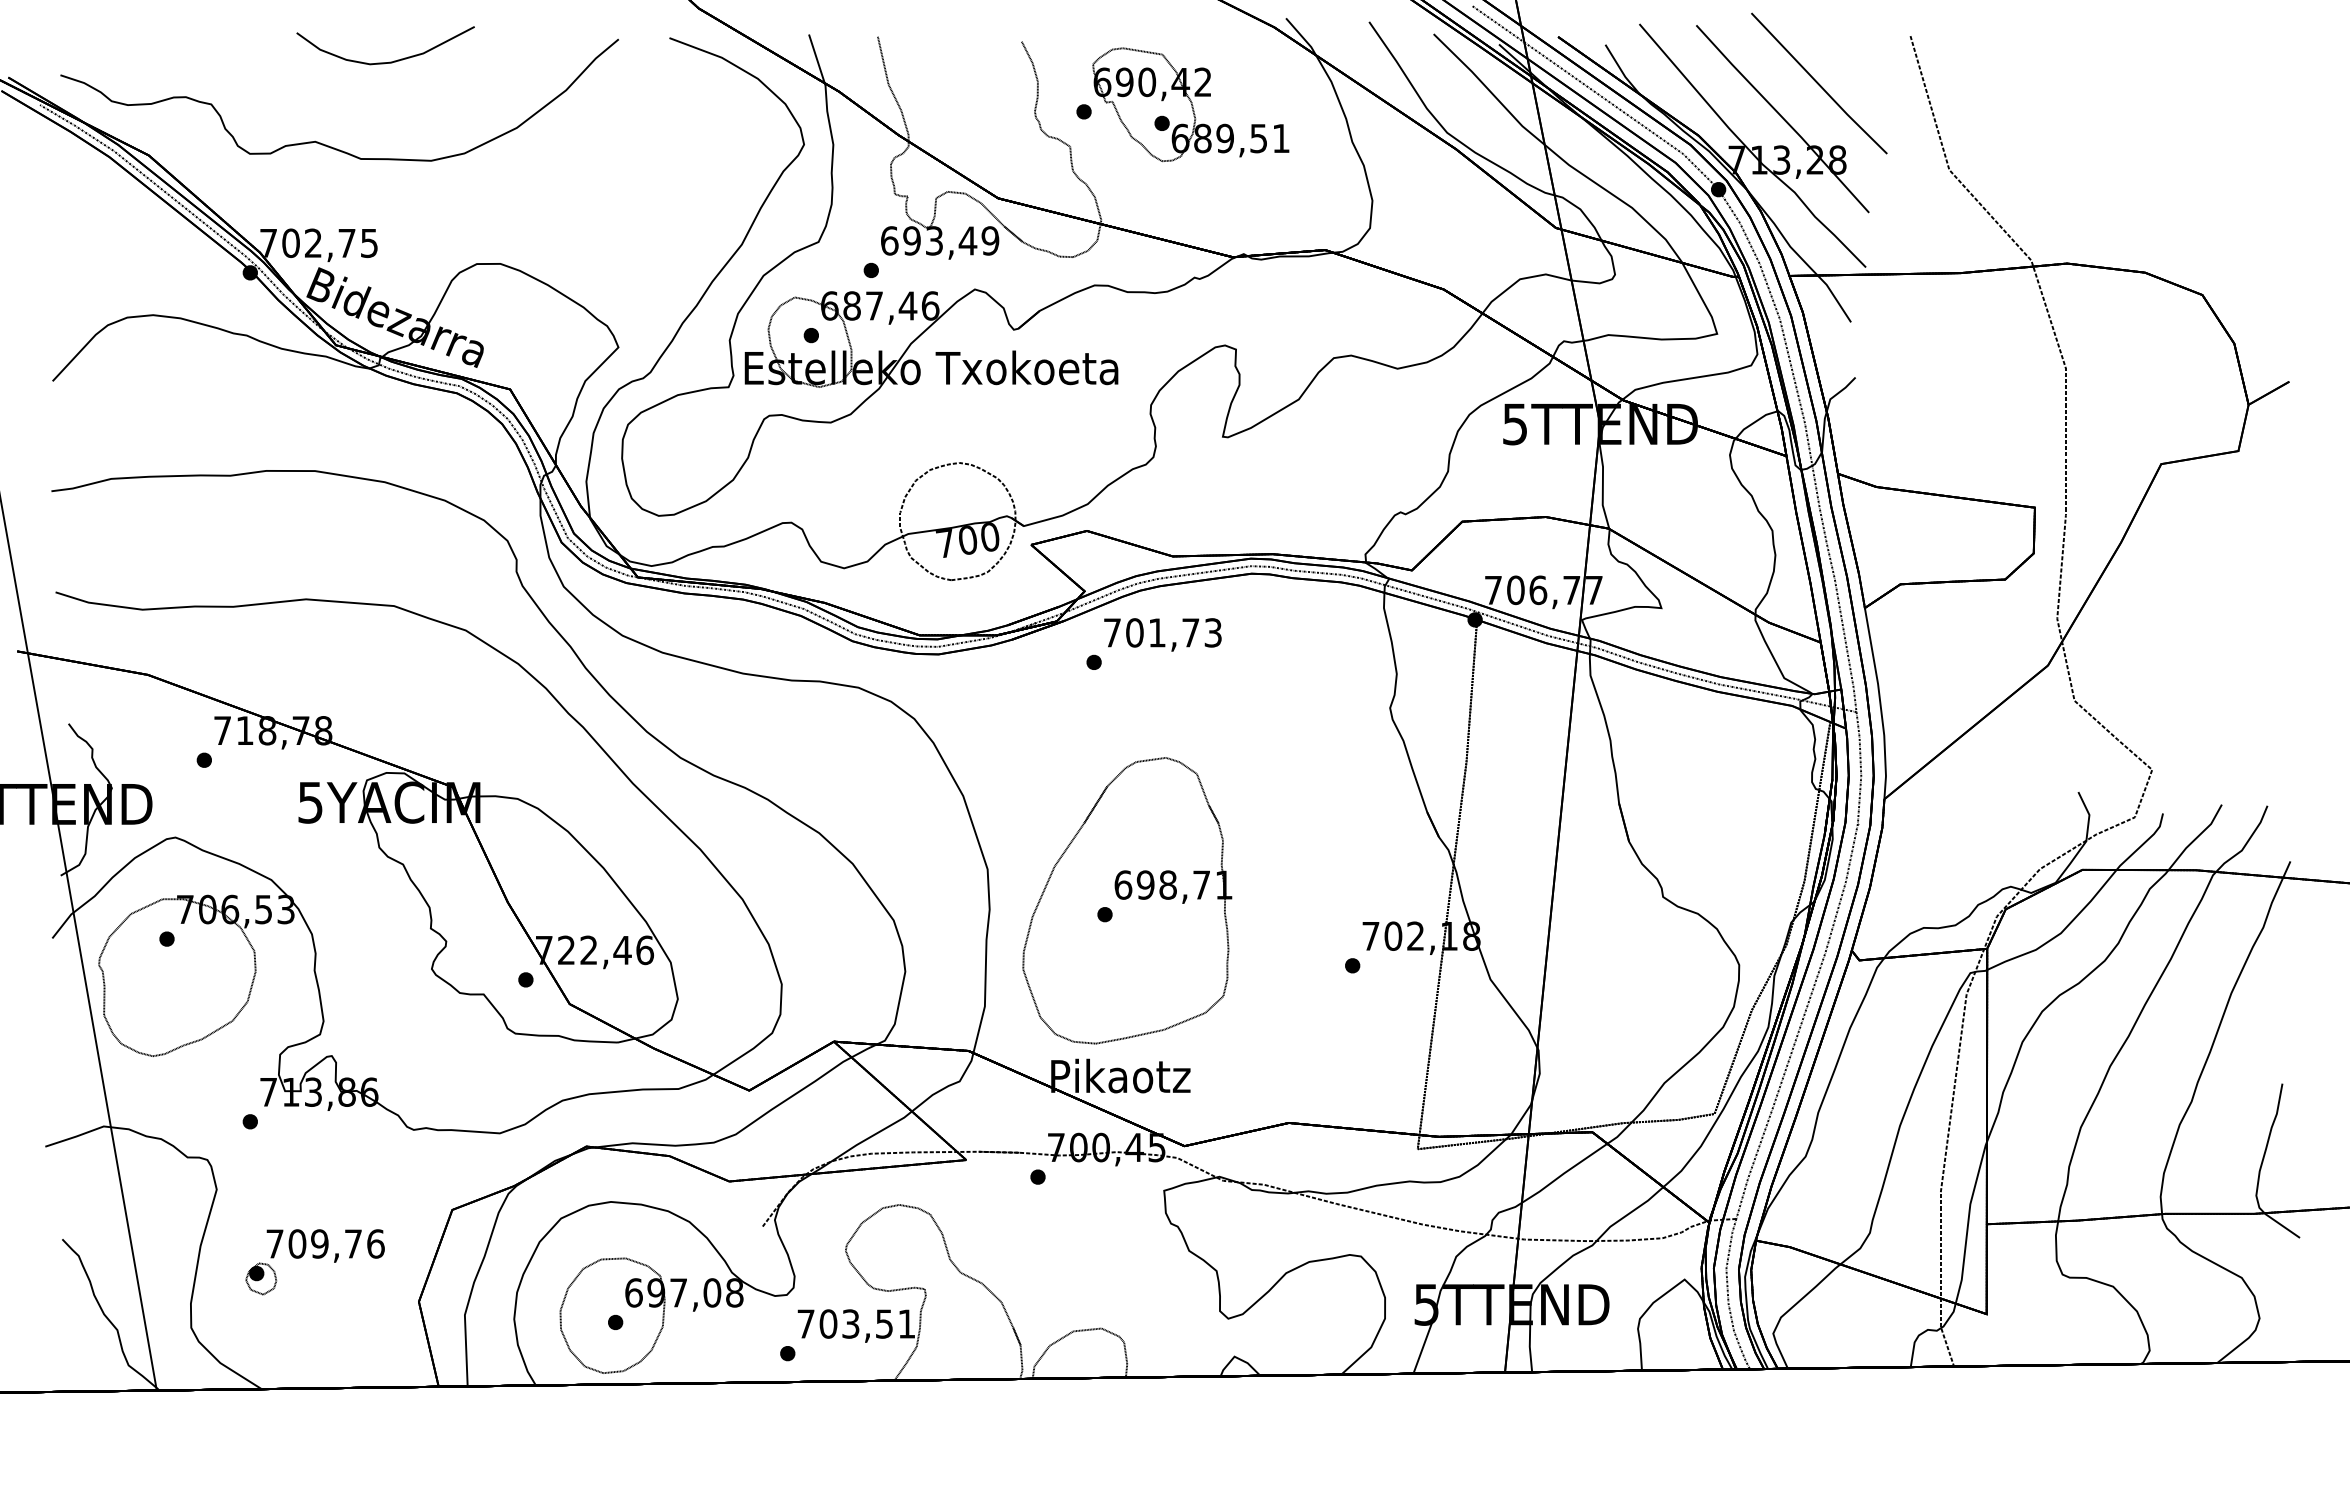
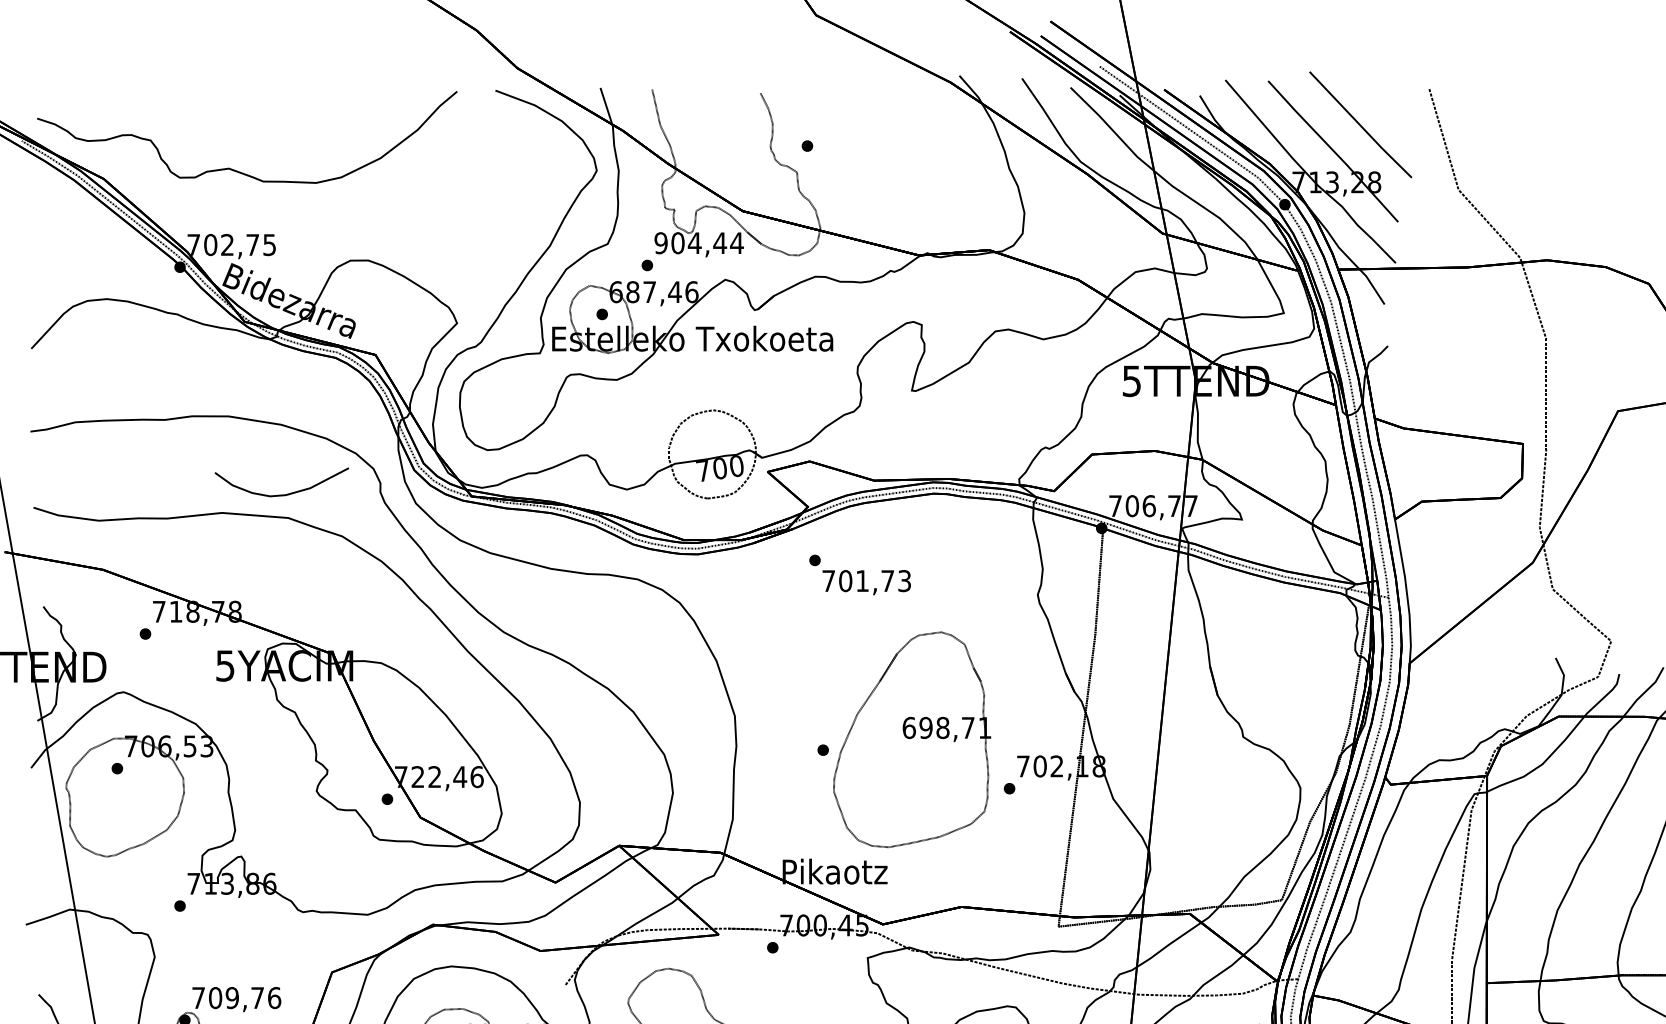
curve: (389, 61) -> (284, 494), moved
part: (1190, 104) -> (887, 140), removed
text: (939, 240) -> (698, 242), 693,49 -> 904,44
text: (1162, 634) -> (866, 582), moved
part: (1127, 900) -> (912, 739), moved

